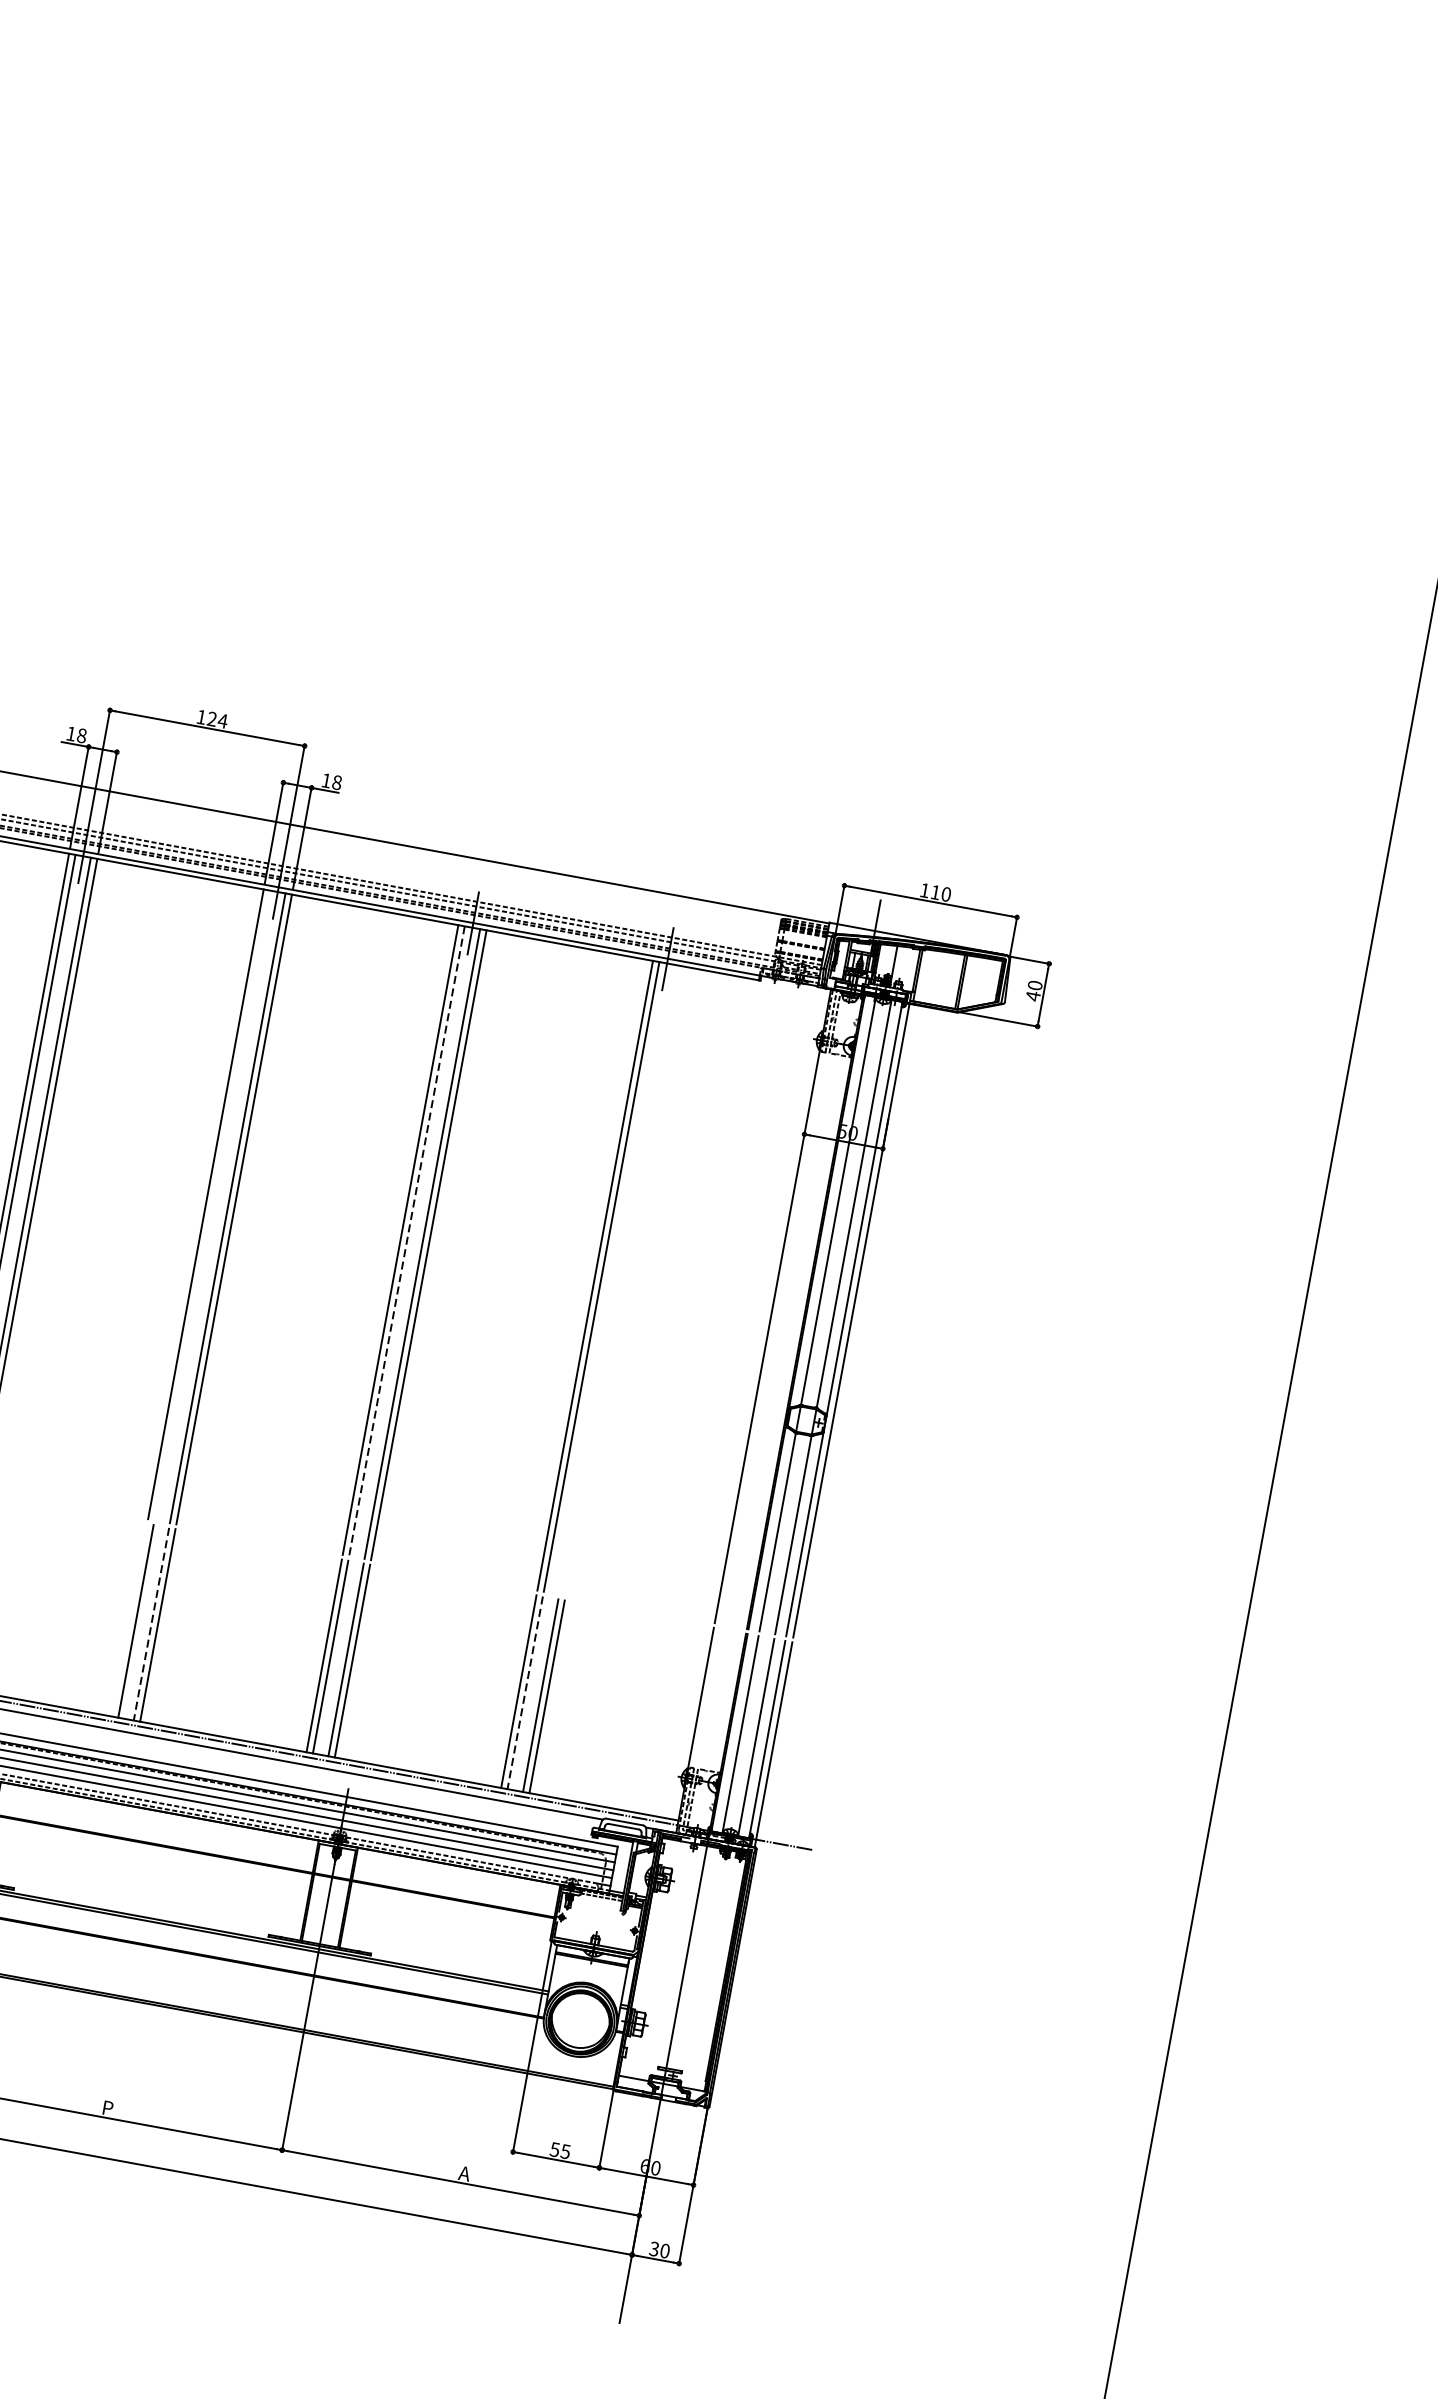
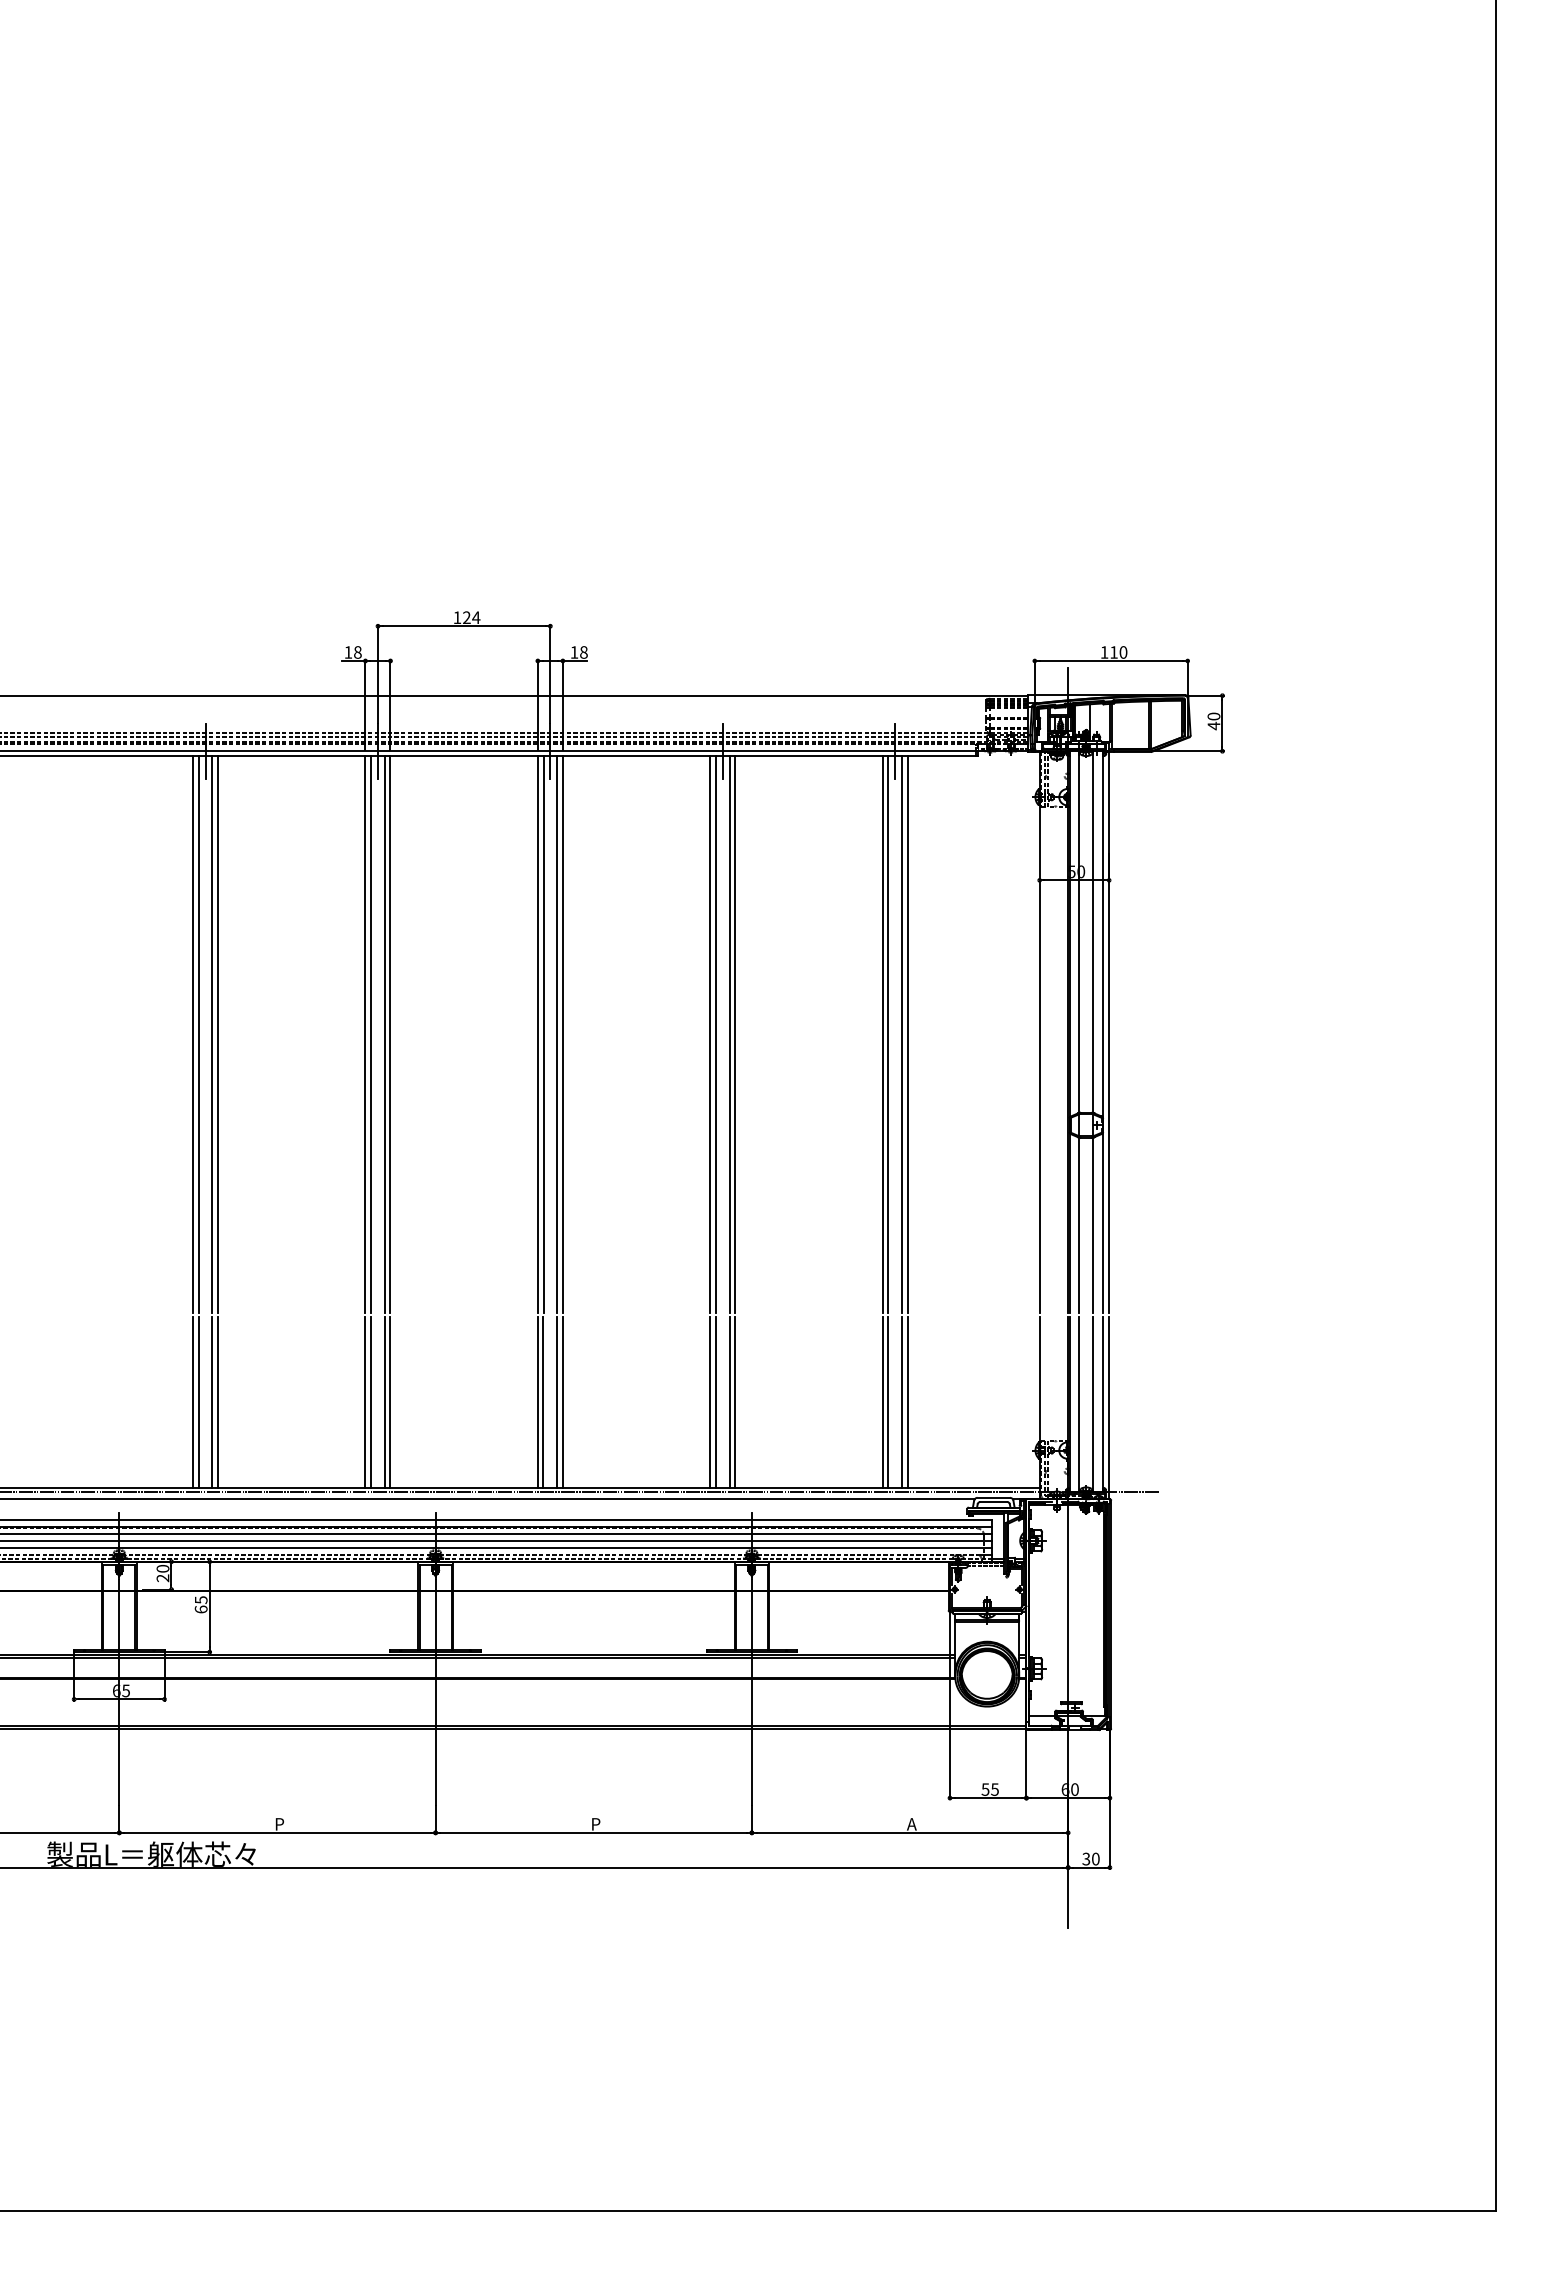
line: (212, 1205) -> (543, 1034), added
line: (406, 1241) -> (715, 1034), dashed -> solid
line: (616, 1279) -> (901, 1034), added
line: (623, 1281) -> (907, 1034), added
line: (129, 1619) -> (537, 1402), added
line: (151, 1625) -> (557, 1403), dashed -> solid
line: (525, 1693) -> (888, 1403), dashed -> solid

